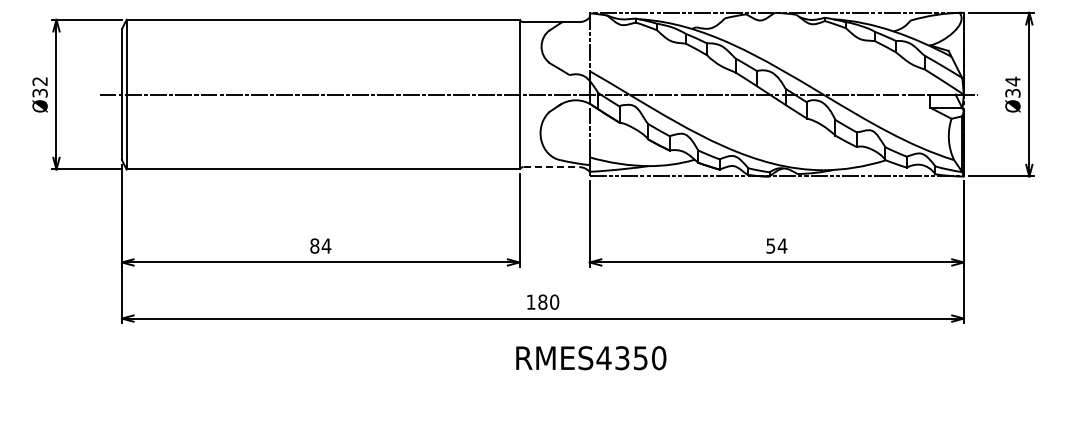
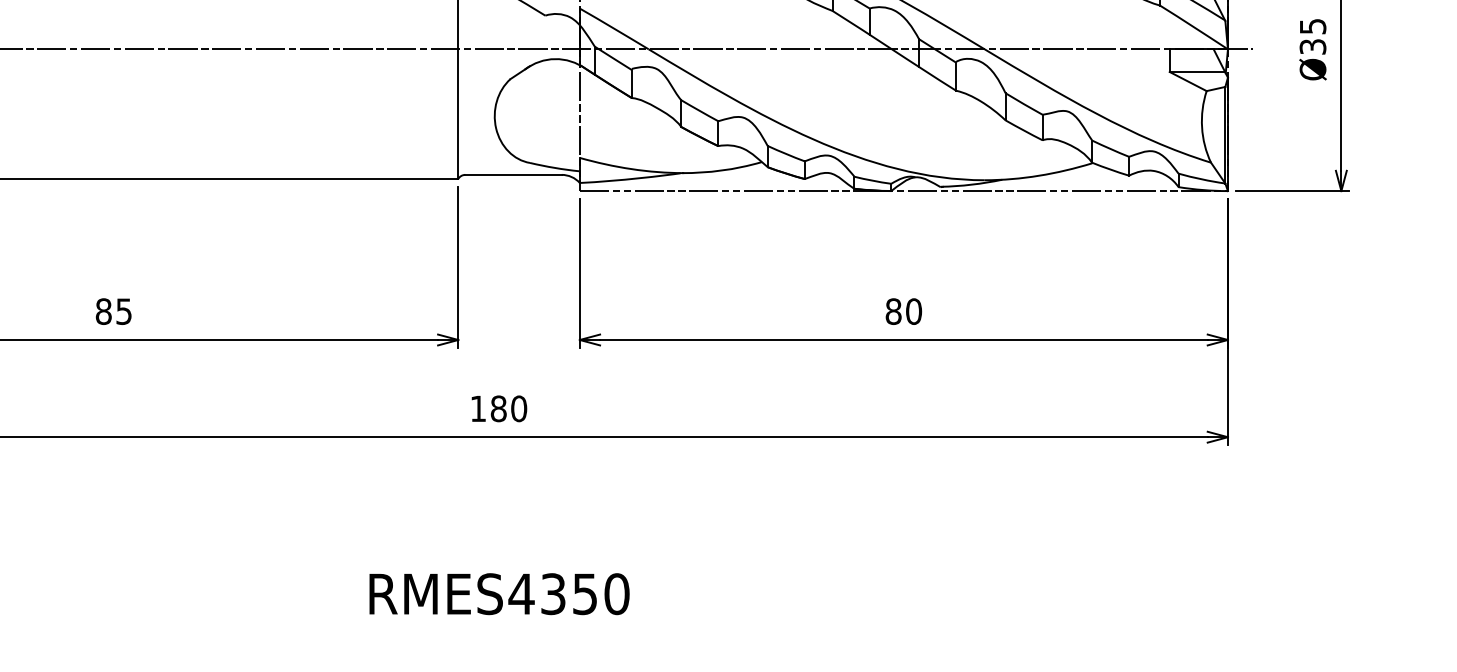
text: (1012, 81) -> (1312, 26), Ø34 -> Ø35
line: (551, 167) -> (513, 175), dashed -> solid
text: (326, 245) -> (123, 310), 84 -> 85
text: (776, 245) -> (903, 310), 54 -> 80
text: (591, 358) -> (499, 594), moved

